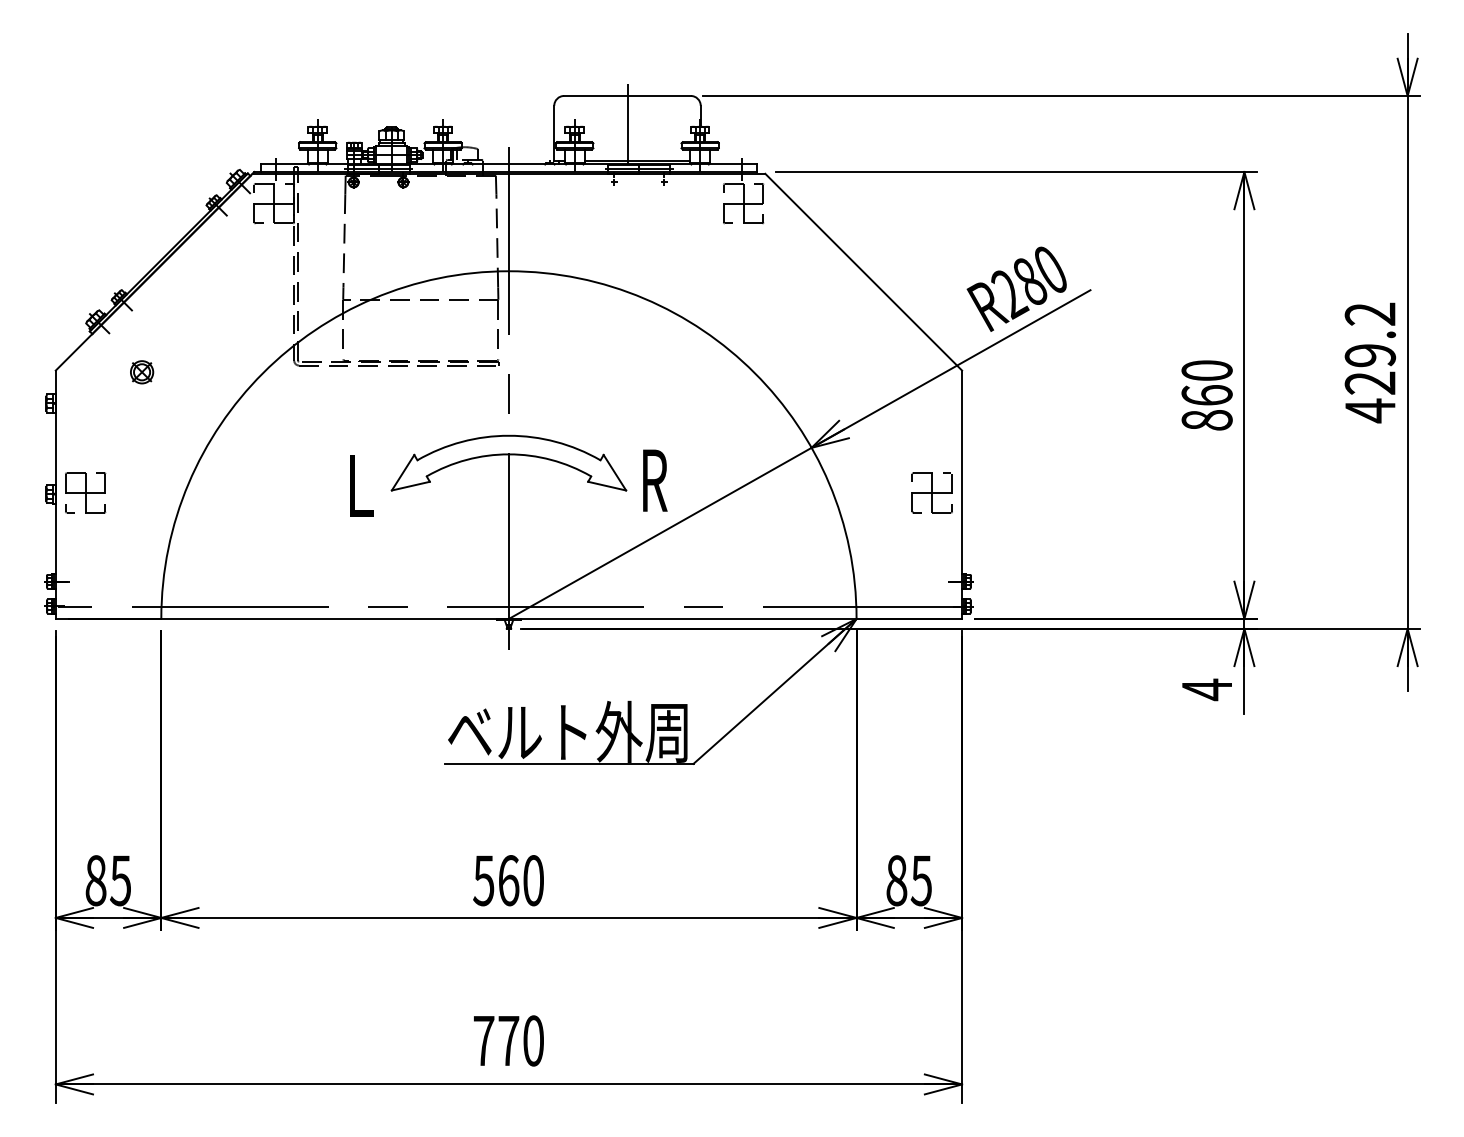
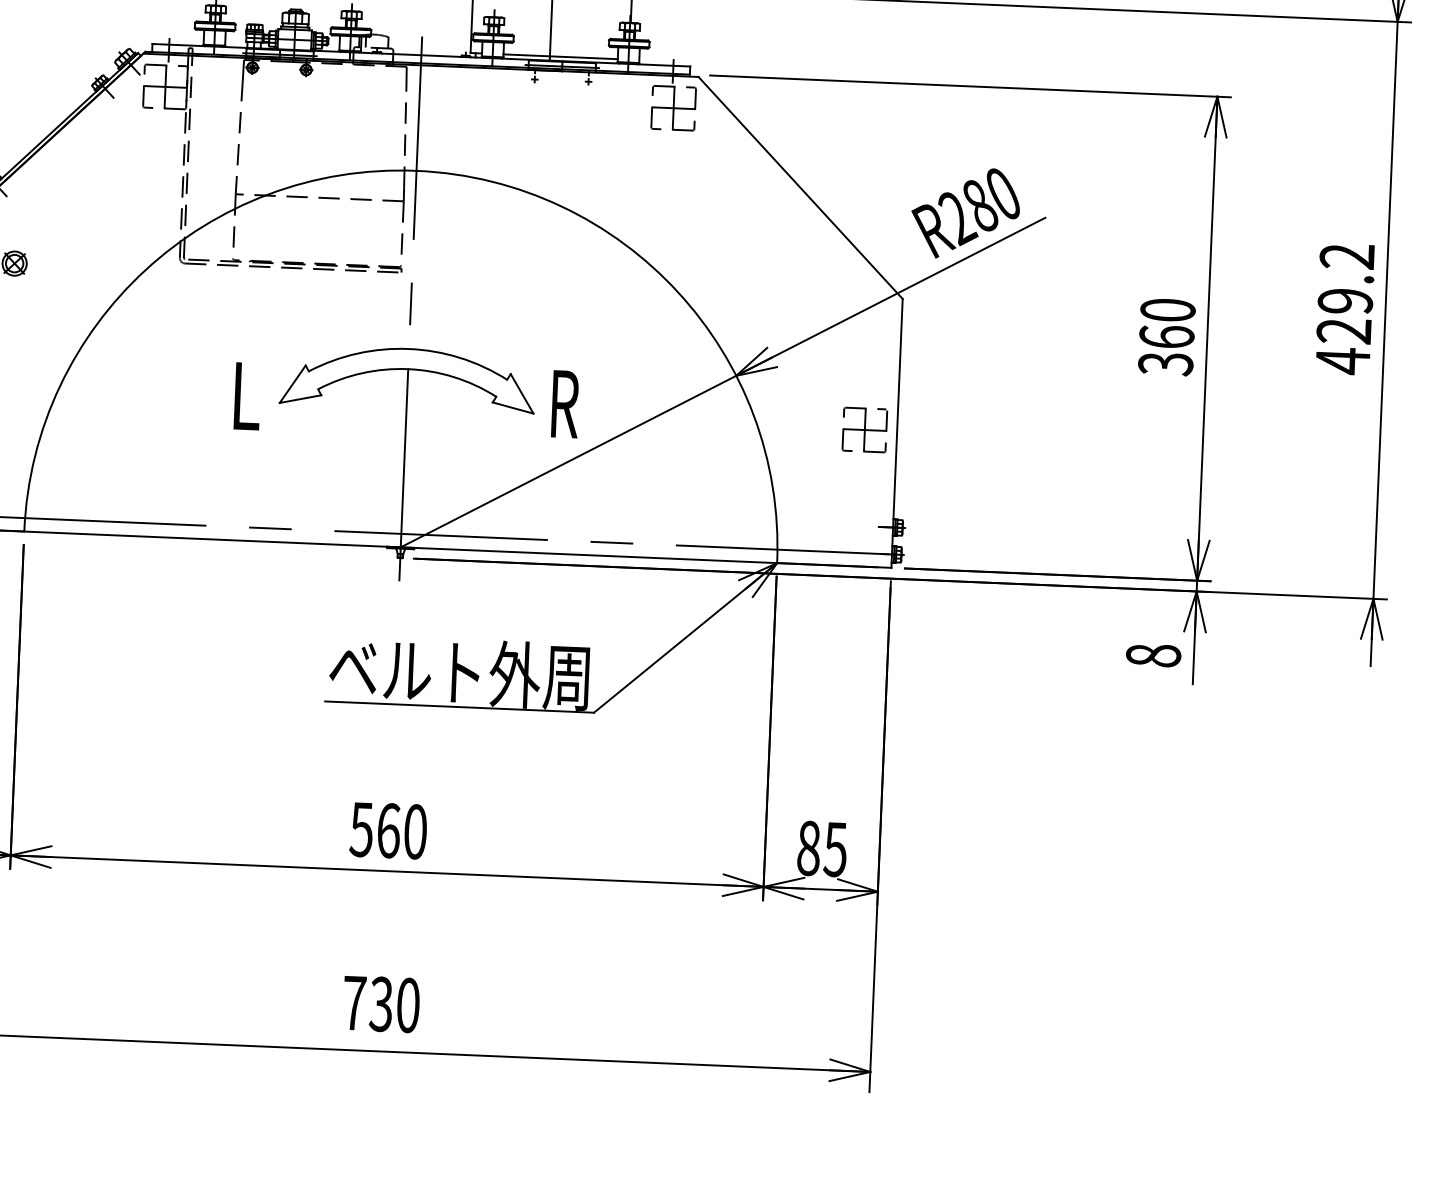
text: (1206, 420) -> (1165, 364), 860 -> 360
text: (1206, 689) -> (1152, 655), 4 -> 8
text: (508, 1040) -> (381, 1003), 770 -> 730

